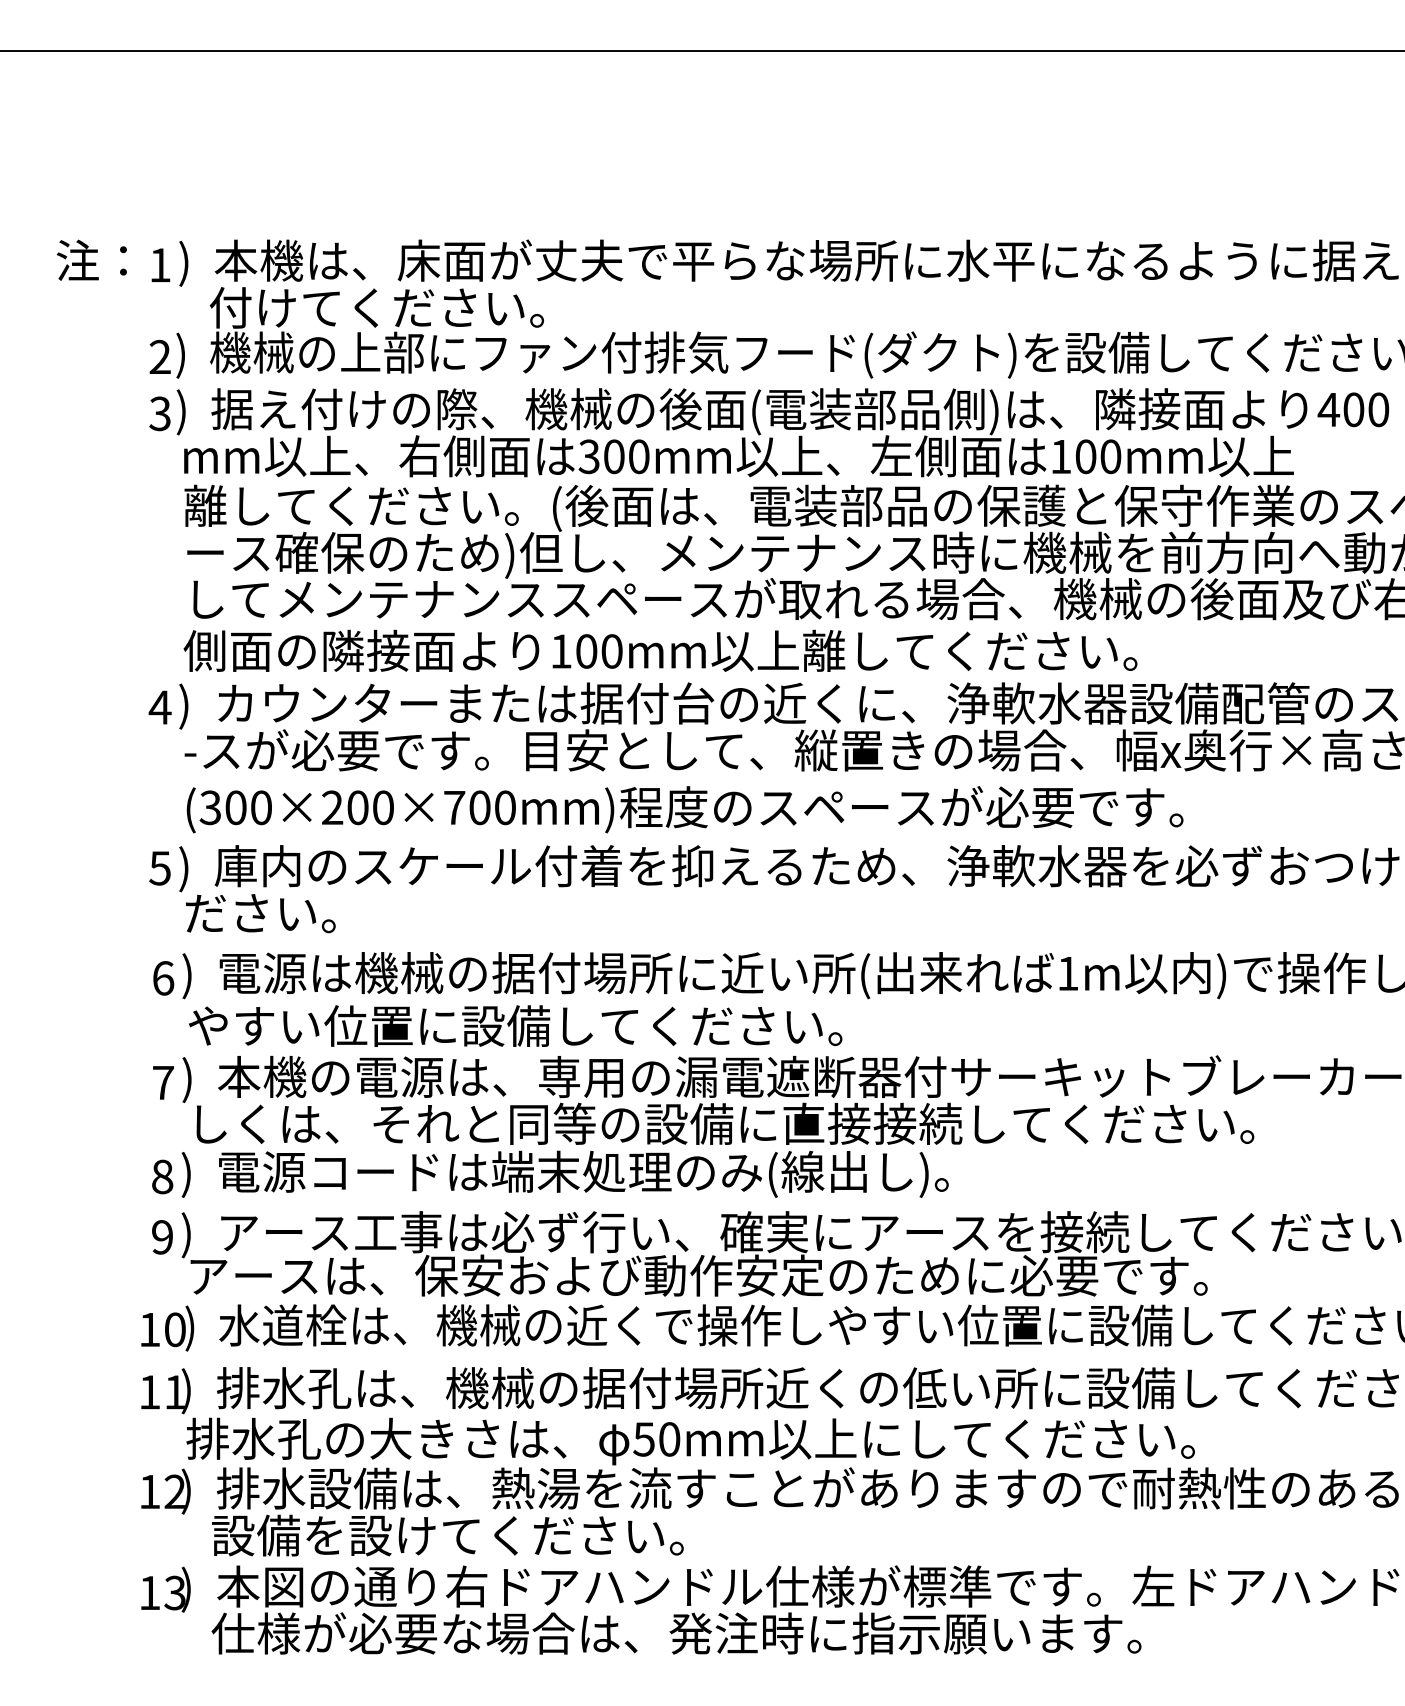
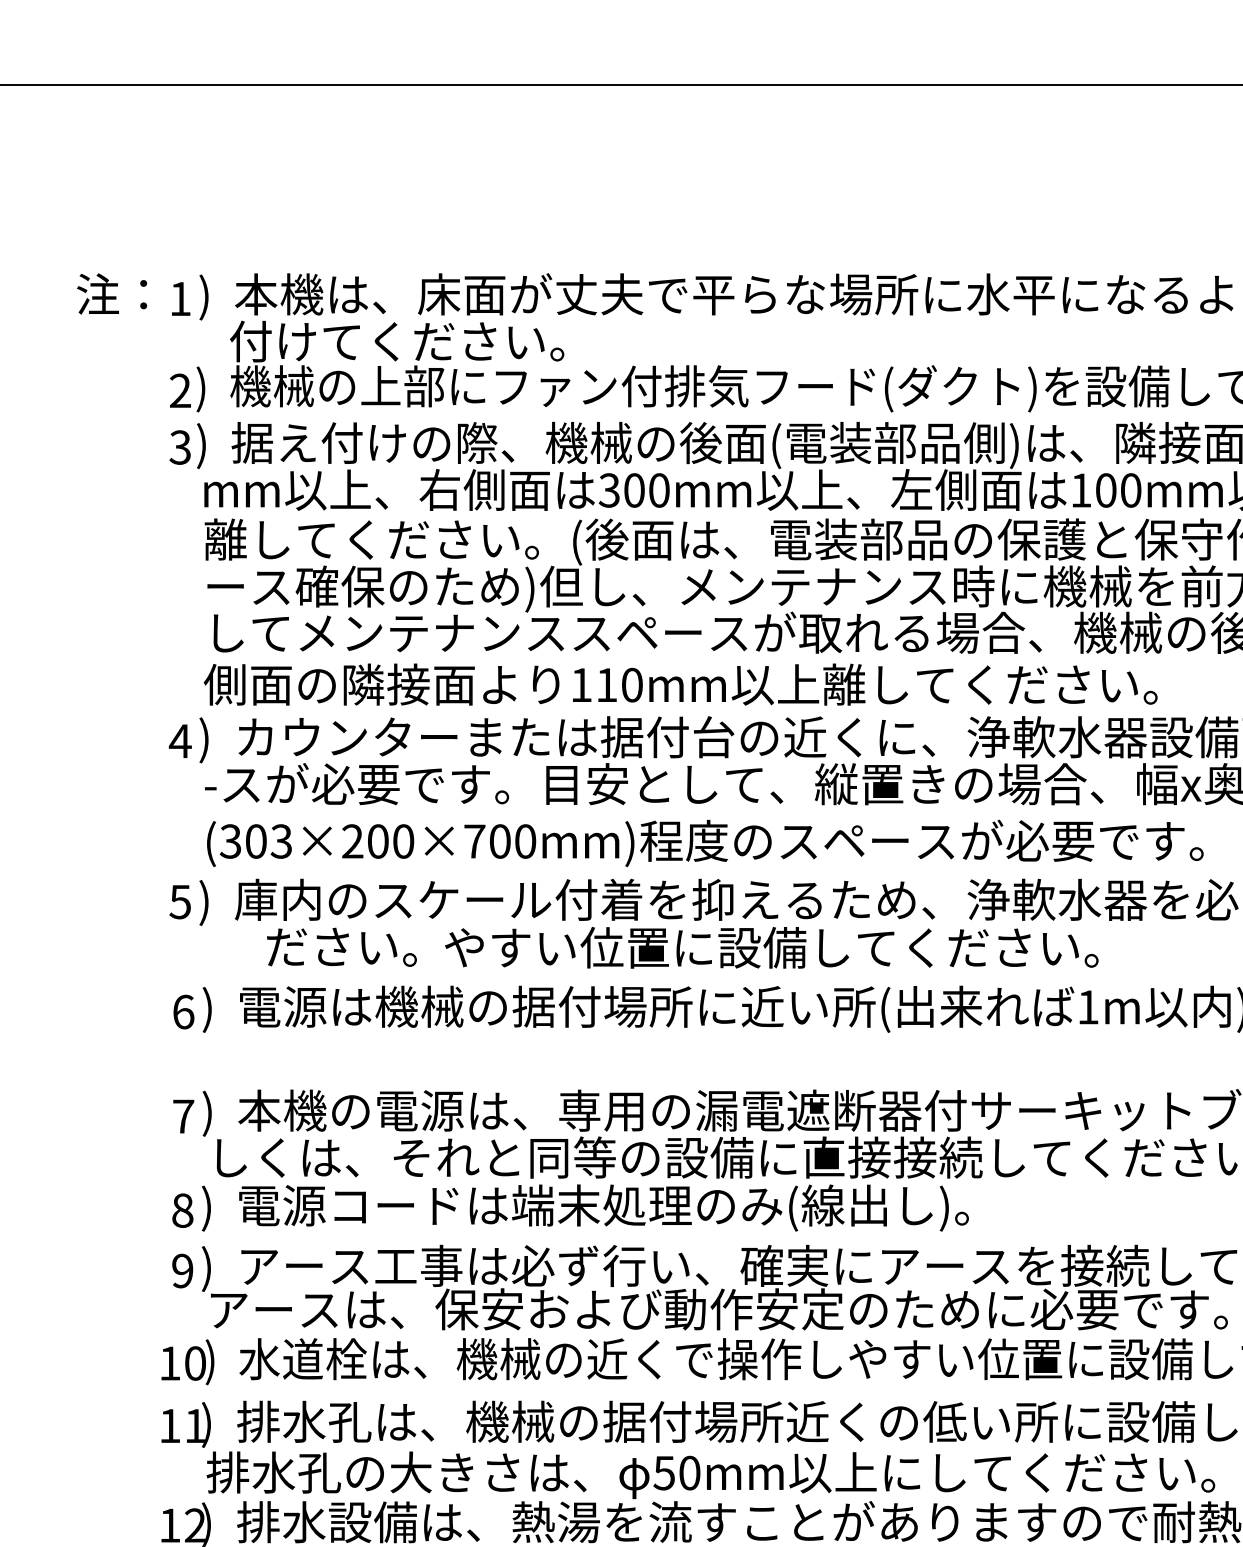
text: (586, 651) -> (606, 685), 100mm -> 110mm
text: (260, 807) -> (280, 841), (300×200×700mm) -> (303×200×700mm)
text: (260, 913) -> (341, 947), moved
text: (515, 1025) -> (771, 947), moved

